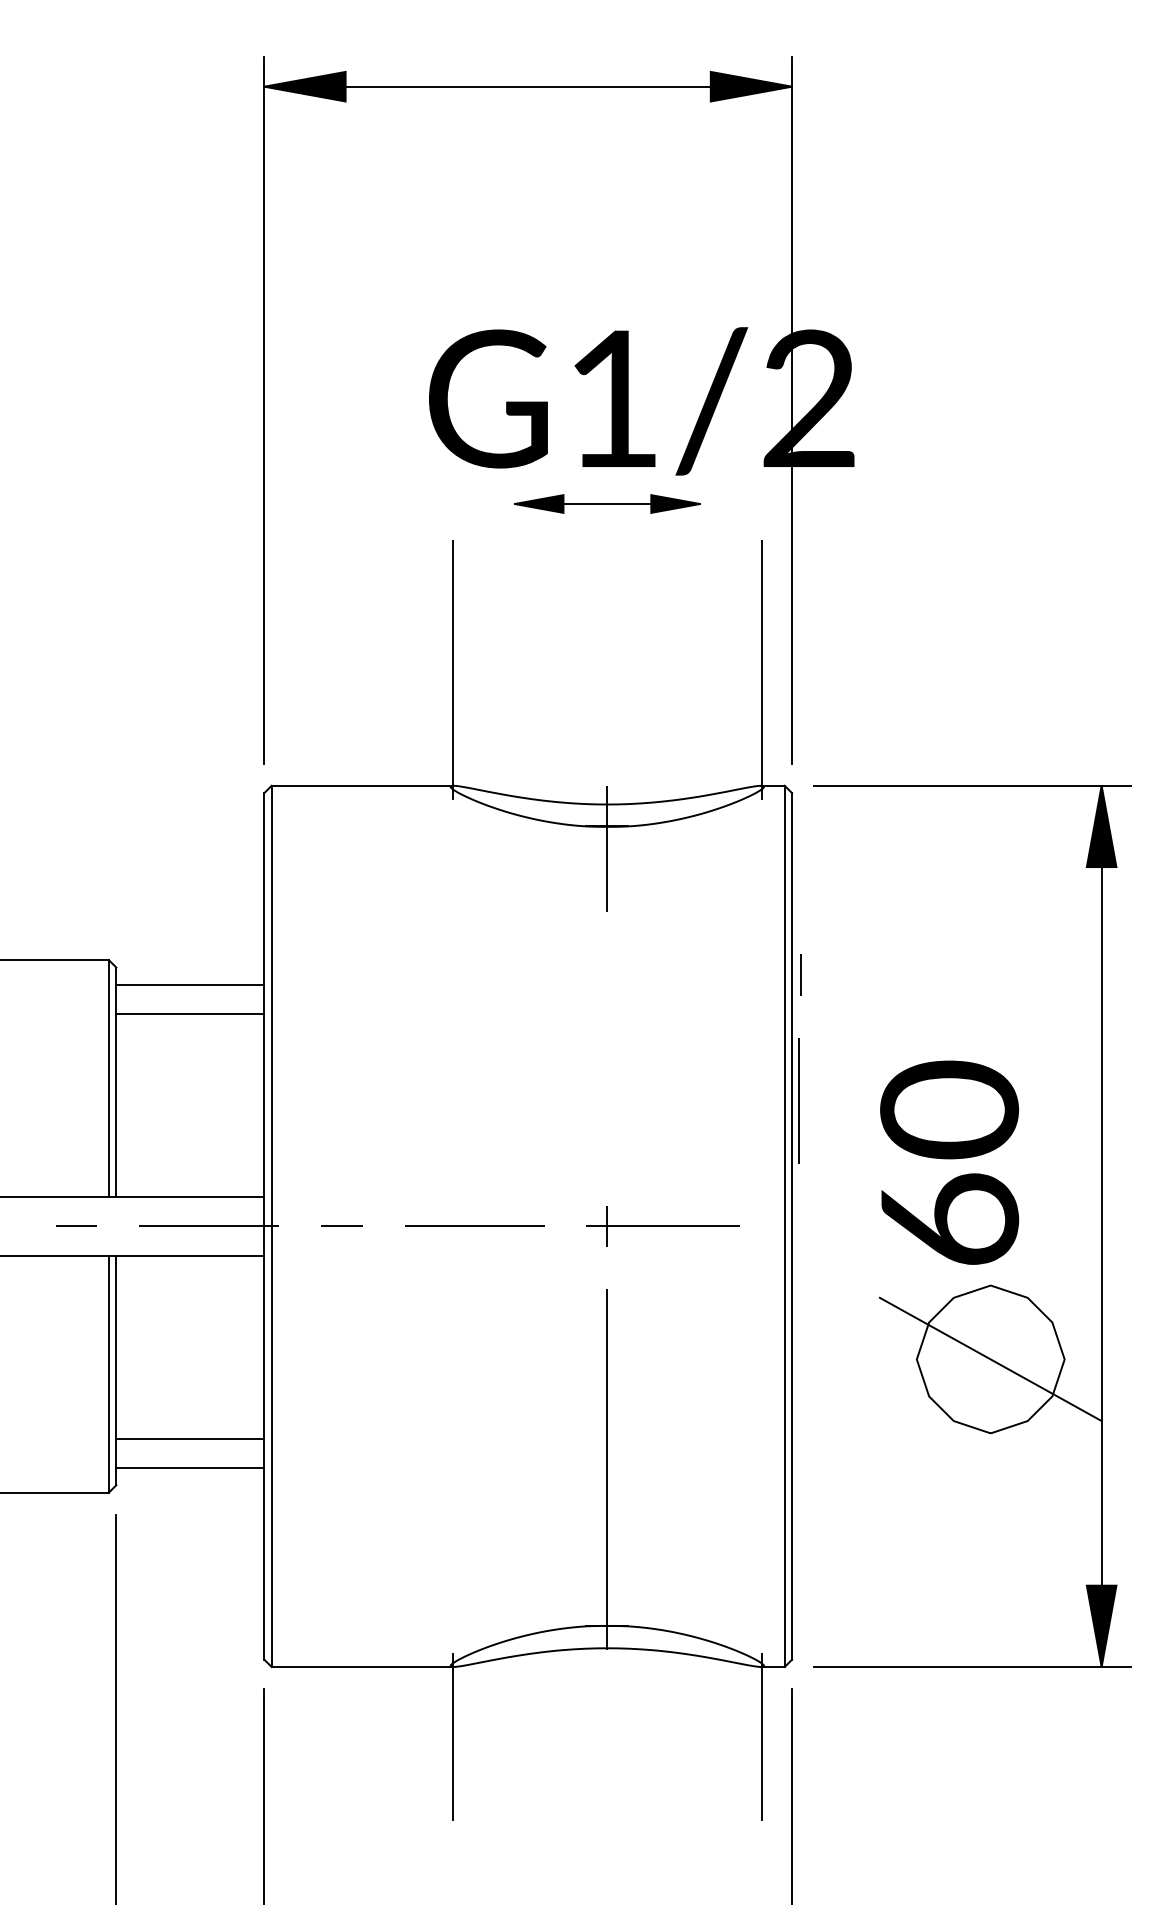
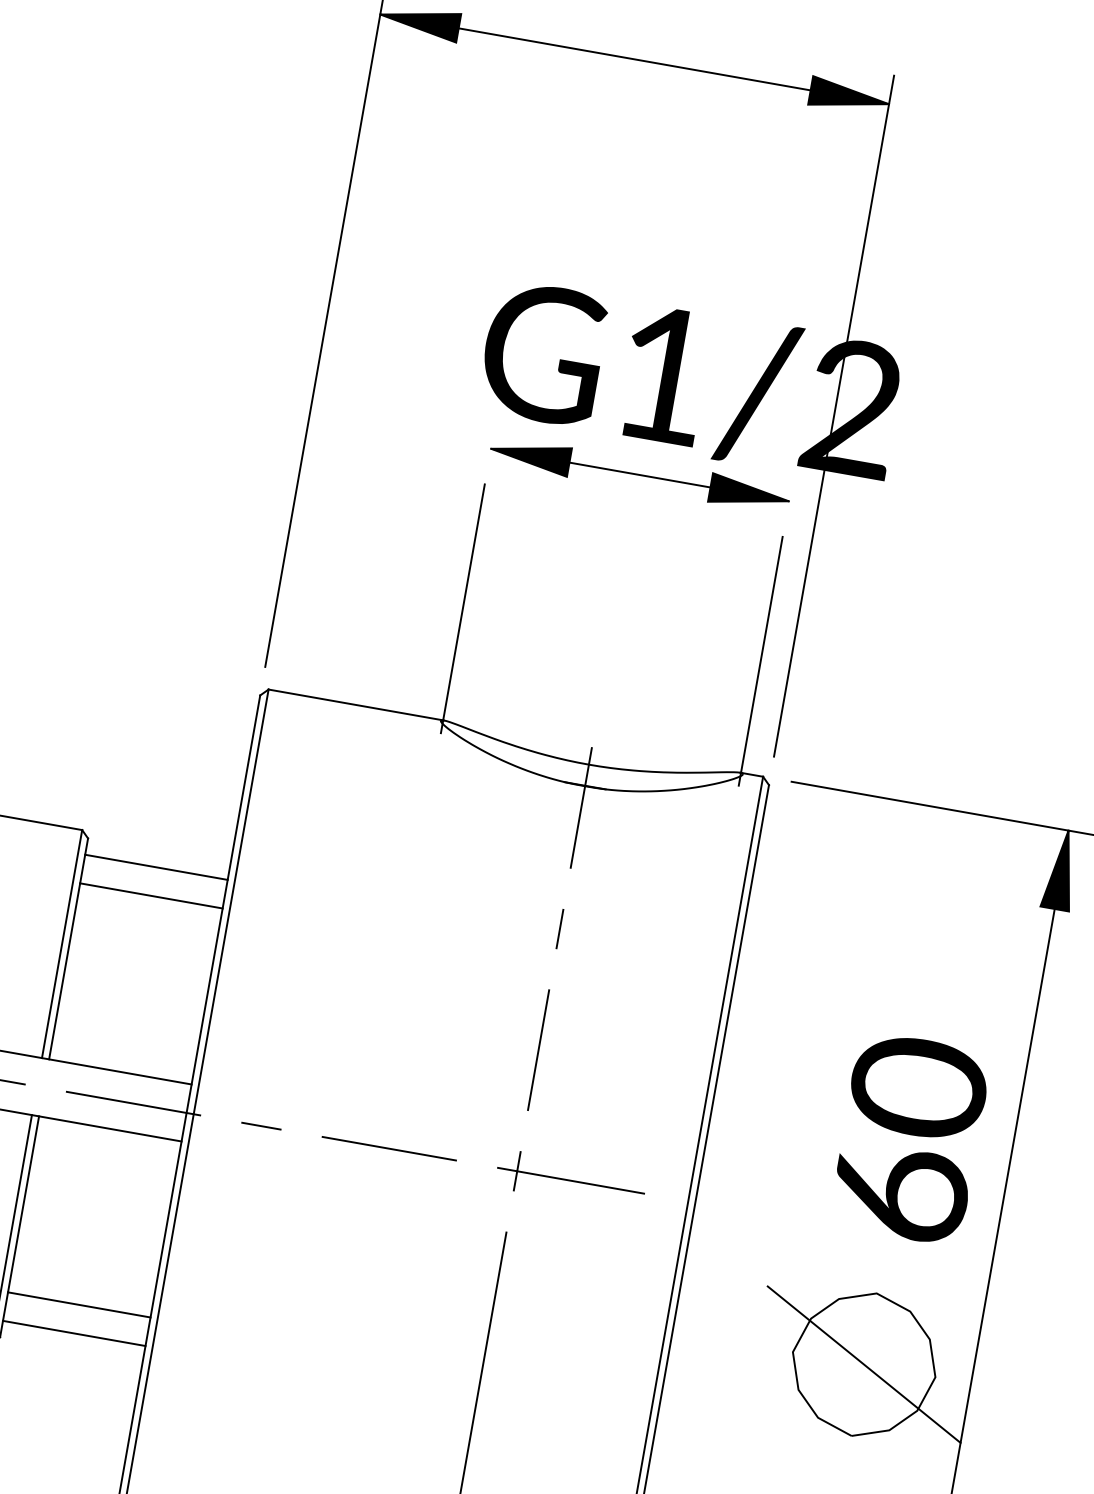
part: (607, 503) -> (640, 474), size x1.67
line: (800, 974) -> (559, 928), moved
line: (798, 1100) -> (537, 1049), moved
text: (949, 1162) -> (909, 1138), moved

